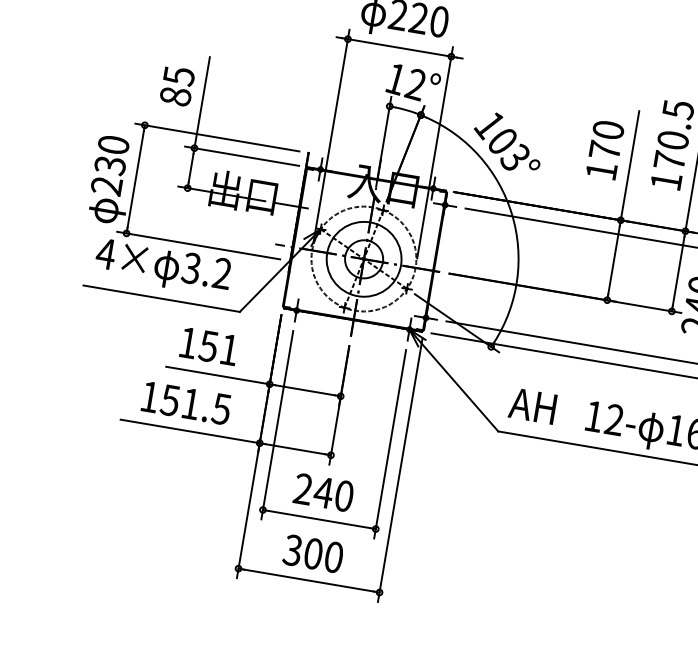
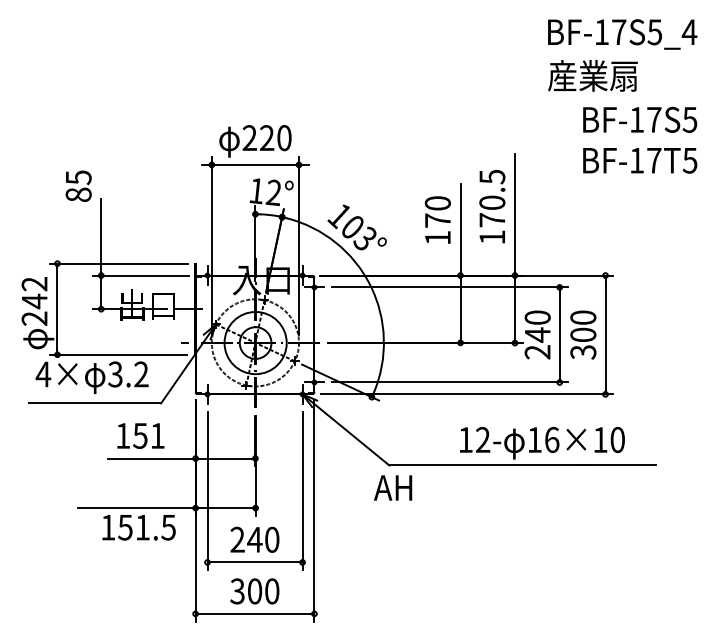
text: (177, 85) -> (78, 185), moved
text: (111, 156) -> (34, 293), 230 -> 242
text: (185, 403) -> (138, 527), moved
text: (533, 405) -> (393, 487), moved

